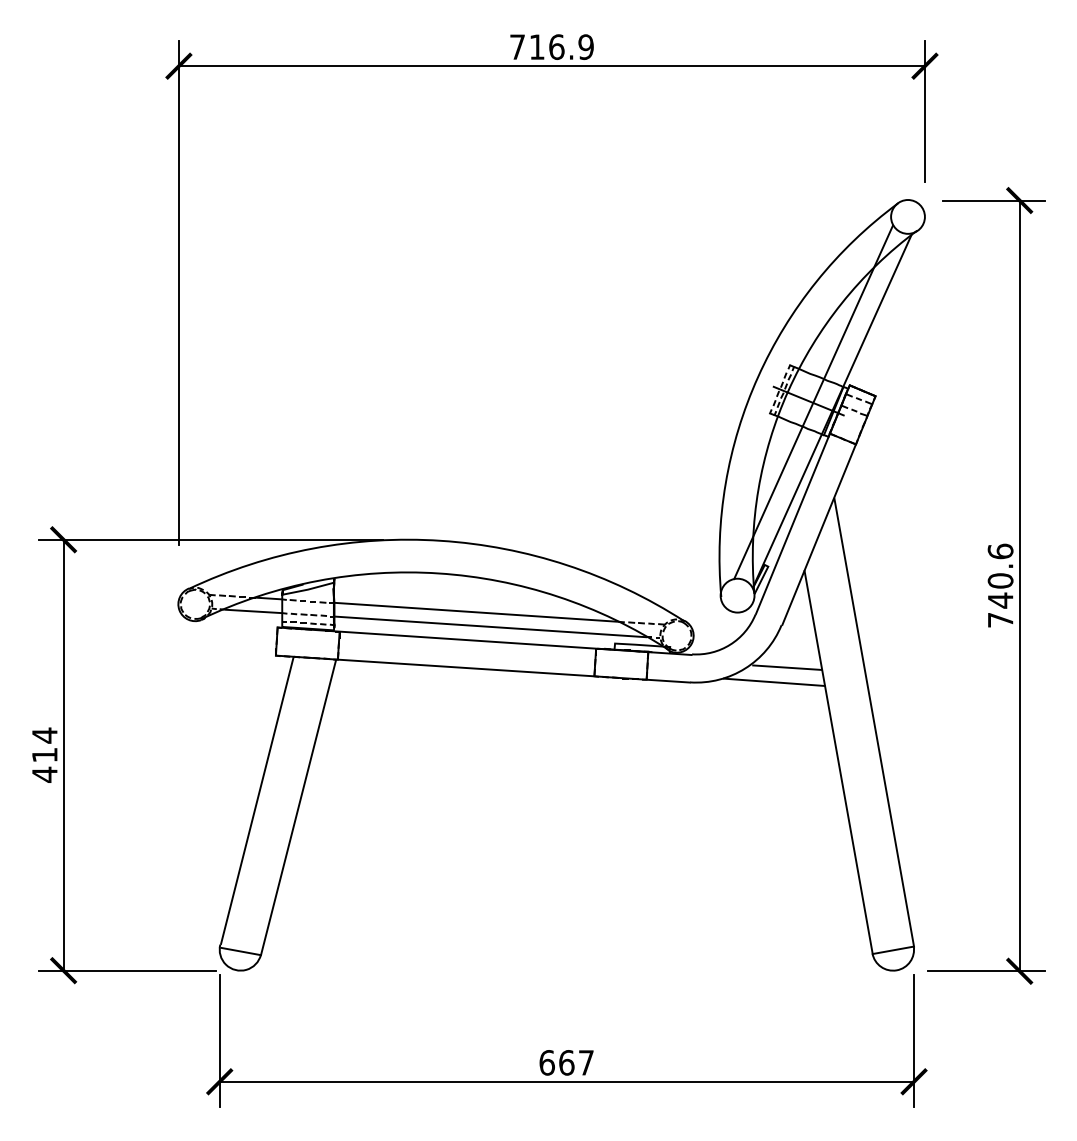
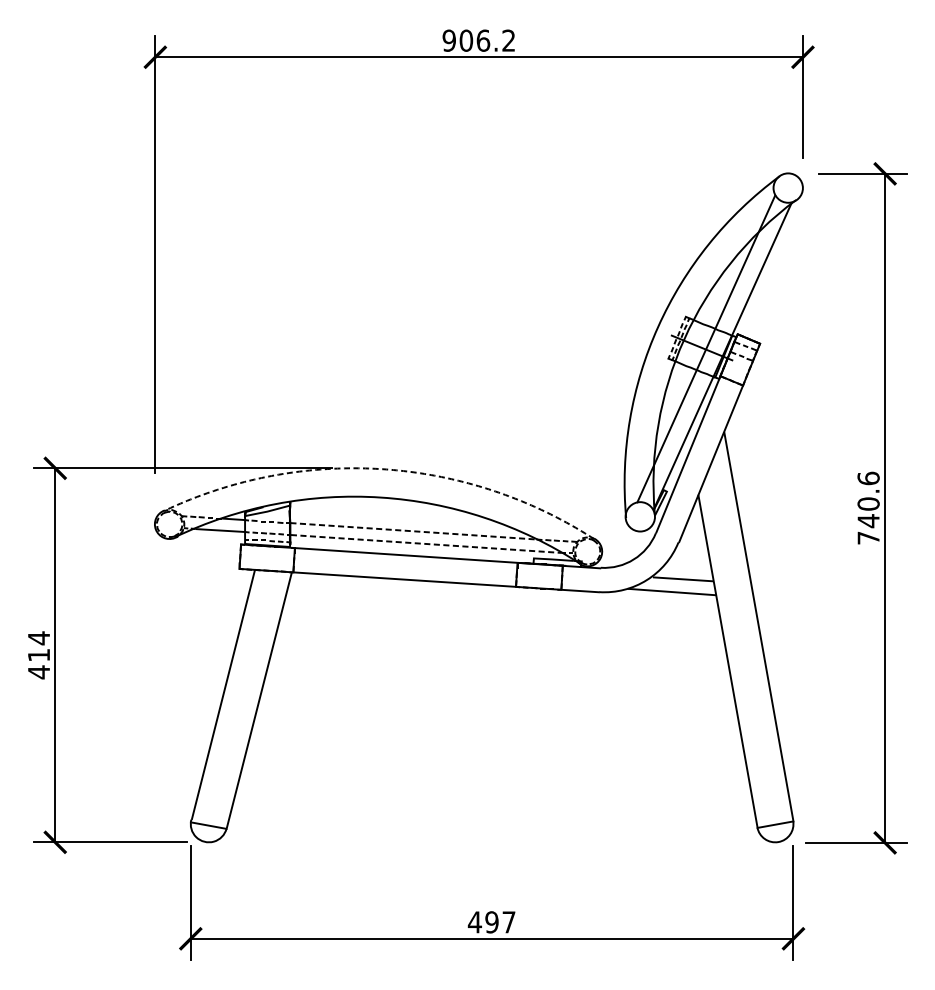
text: (551, 47) -> (478, 41), 716.9 -> 906.2
arc: (440, 540) -> (382, 468), solid -> dashed
line: (476, 612) -> (413, 531), solid -> dashed
line: (491, 626) -> (426, 543), solid -> dashed
text: (556, 1062) -> (483, 922), 667 -> 497

